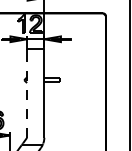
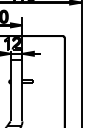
line: (26, 94) -> (10, 91), dashed -> solid

